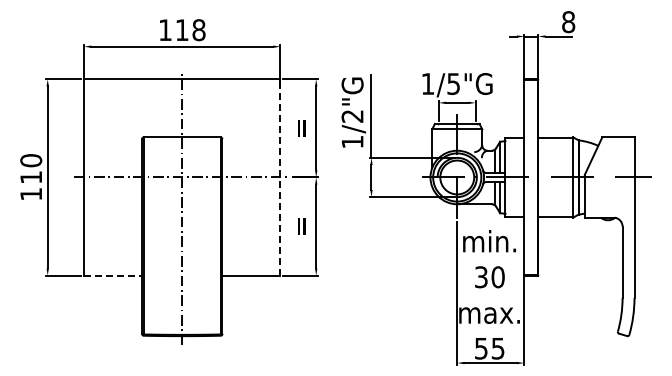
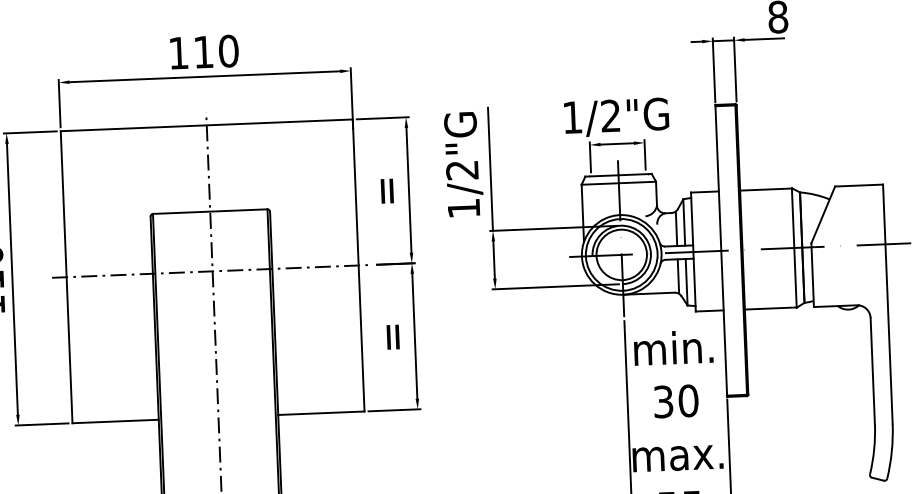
text: (198, 29) -> (227, 50), 118 -> 110
text: (453, 84) -> (610, 116), 1/5"G -> 1/2"G
line: (280, 177) -> (358, 265), dashed -> solid
line: (113, 275) -> (116, 421), dashed -> solid

